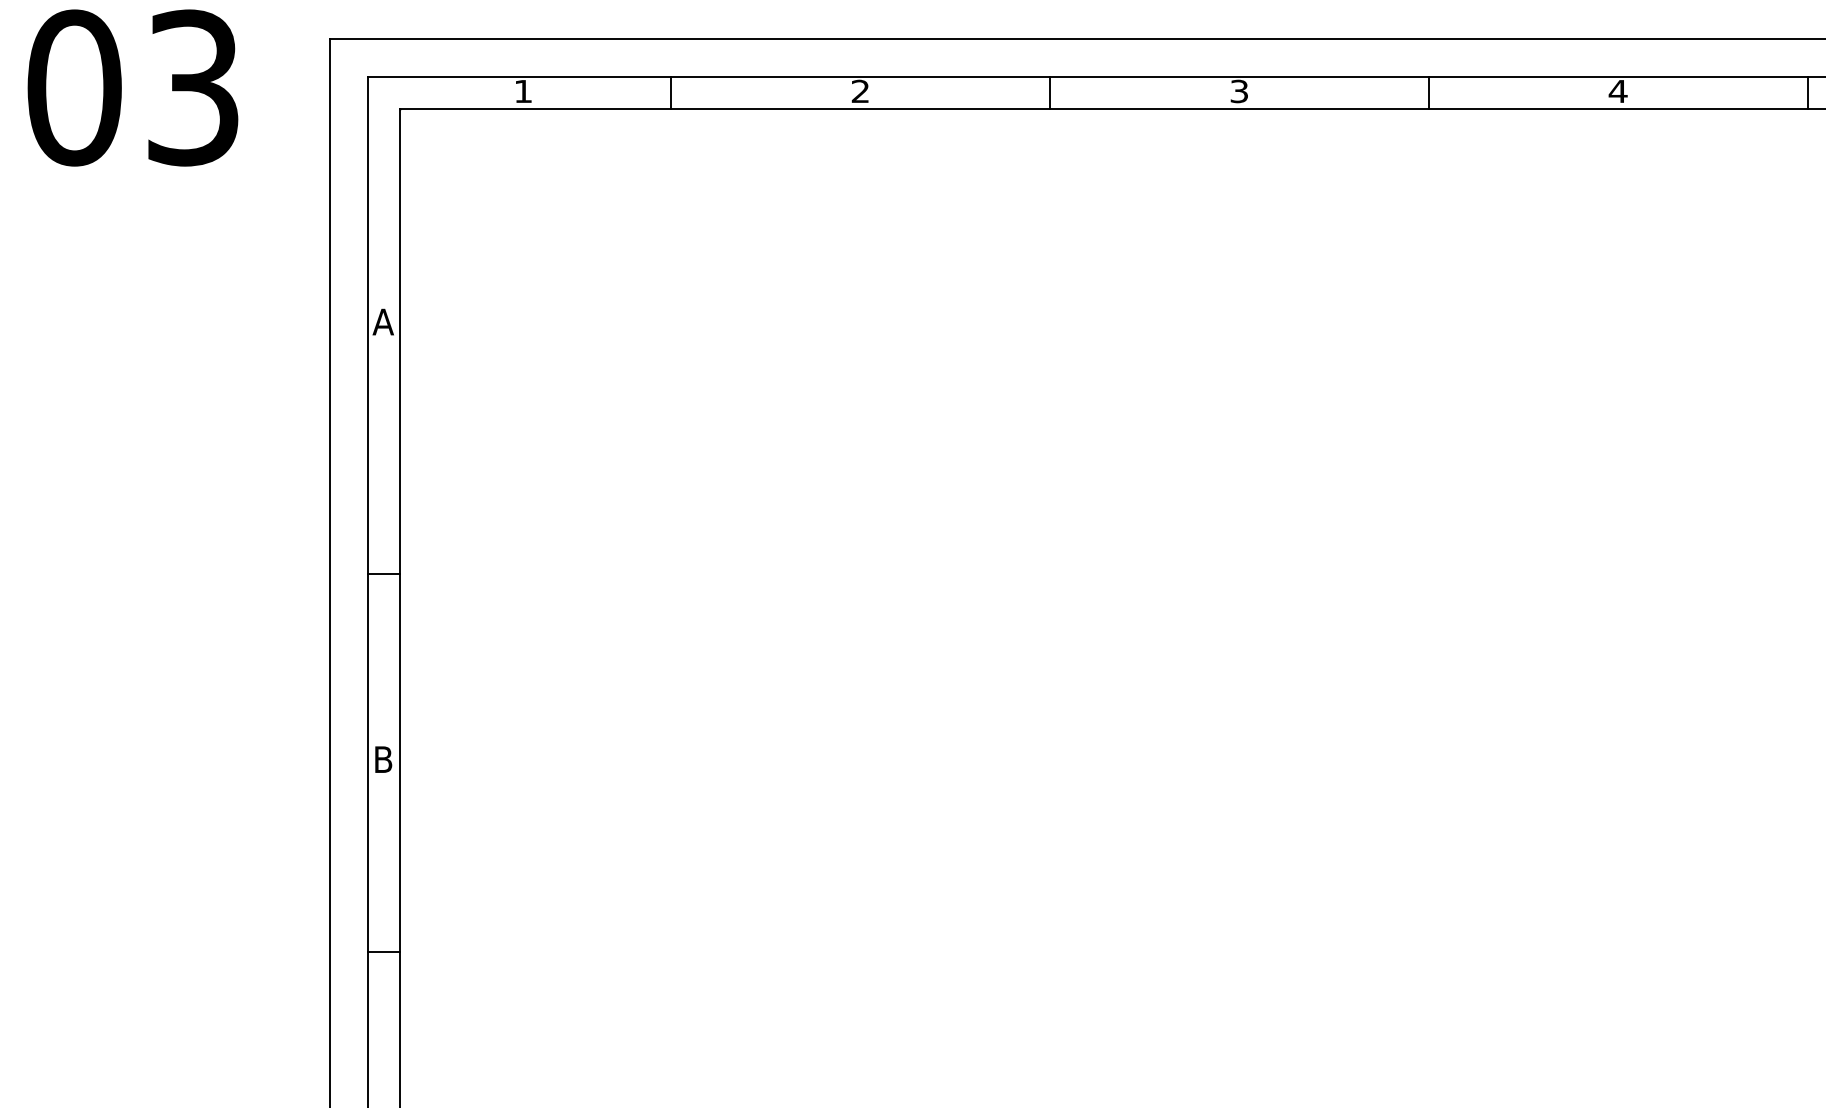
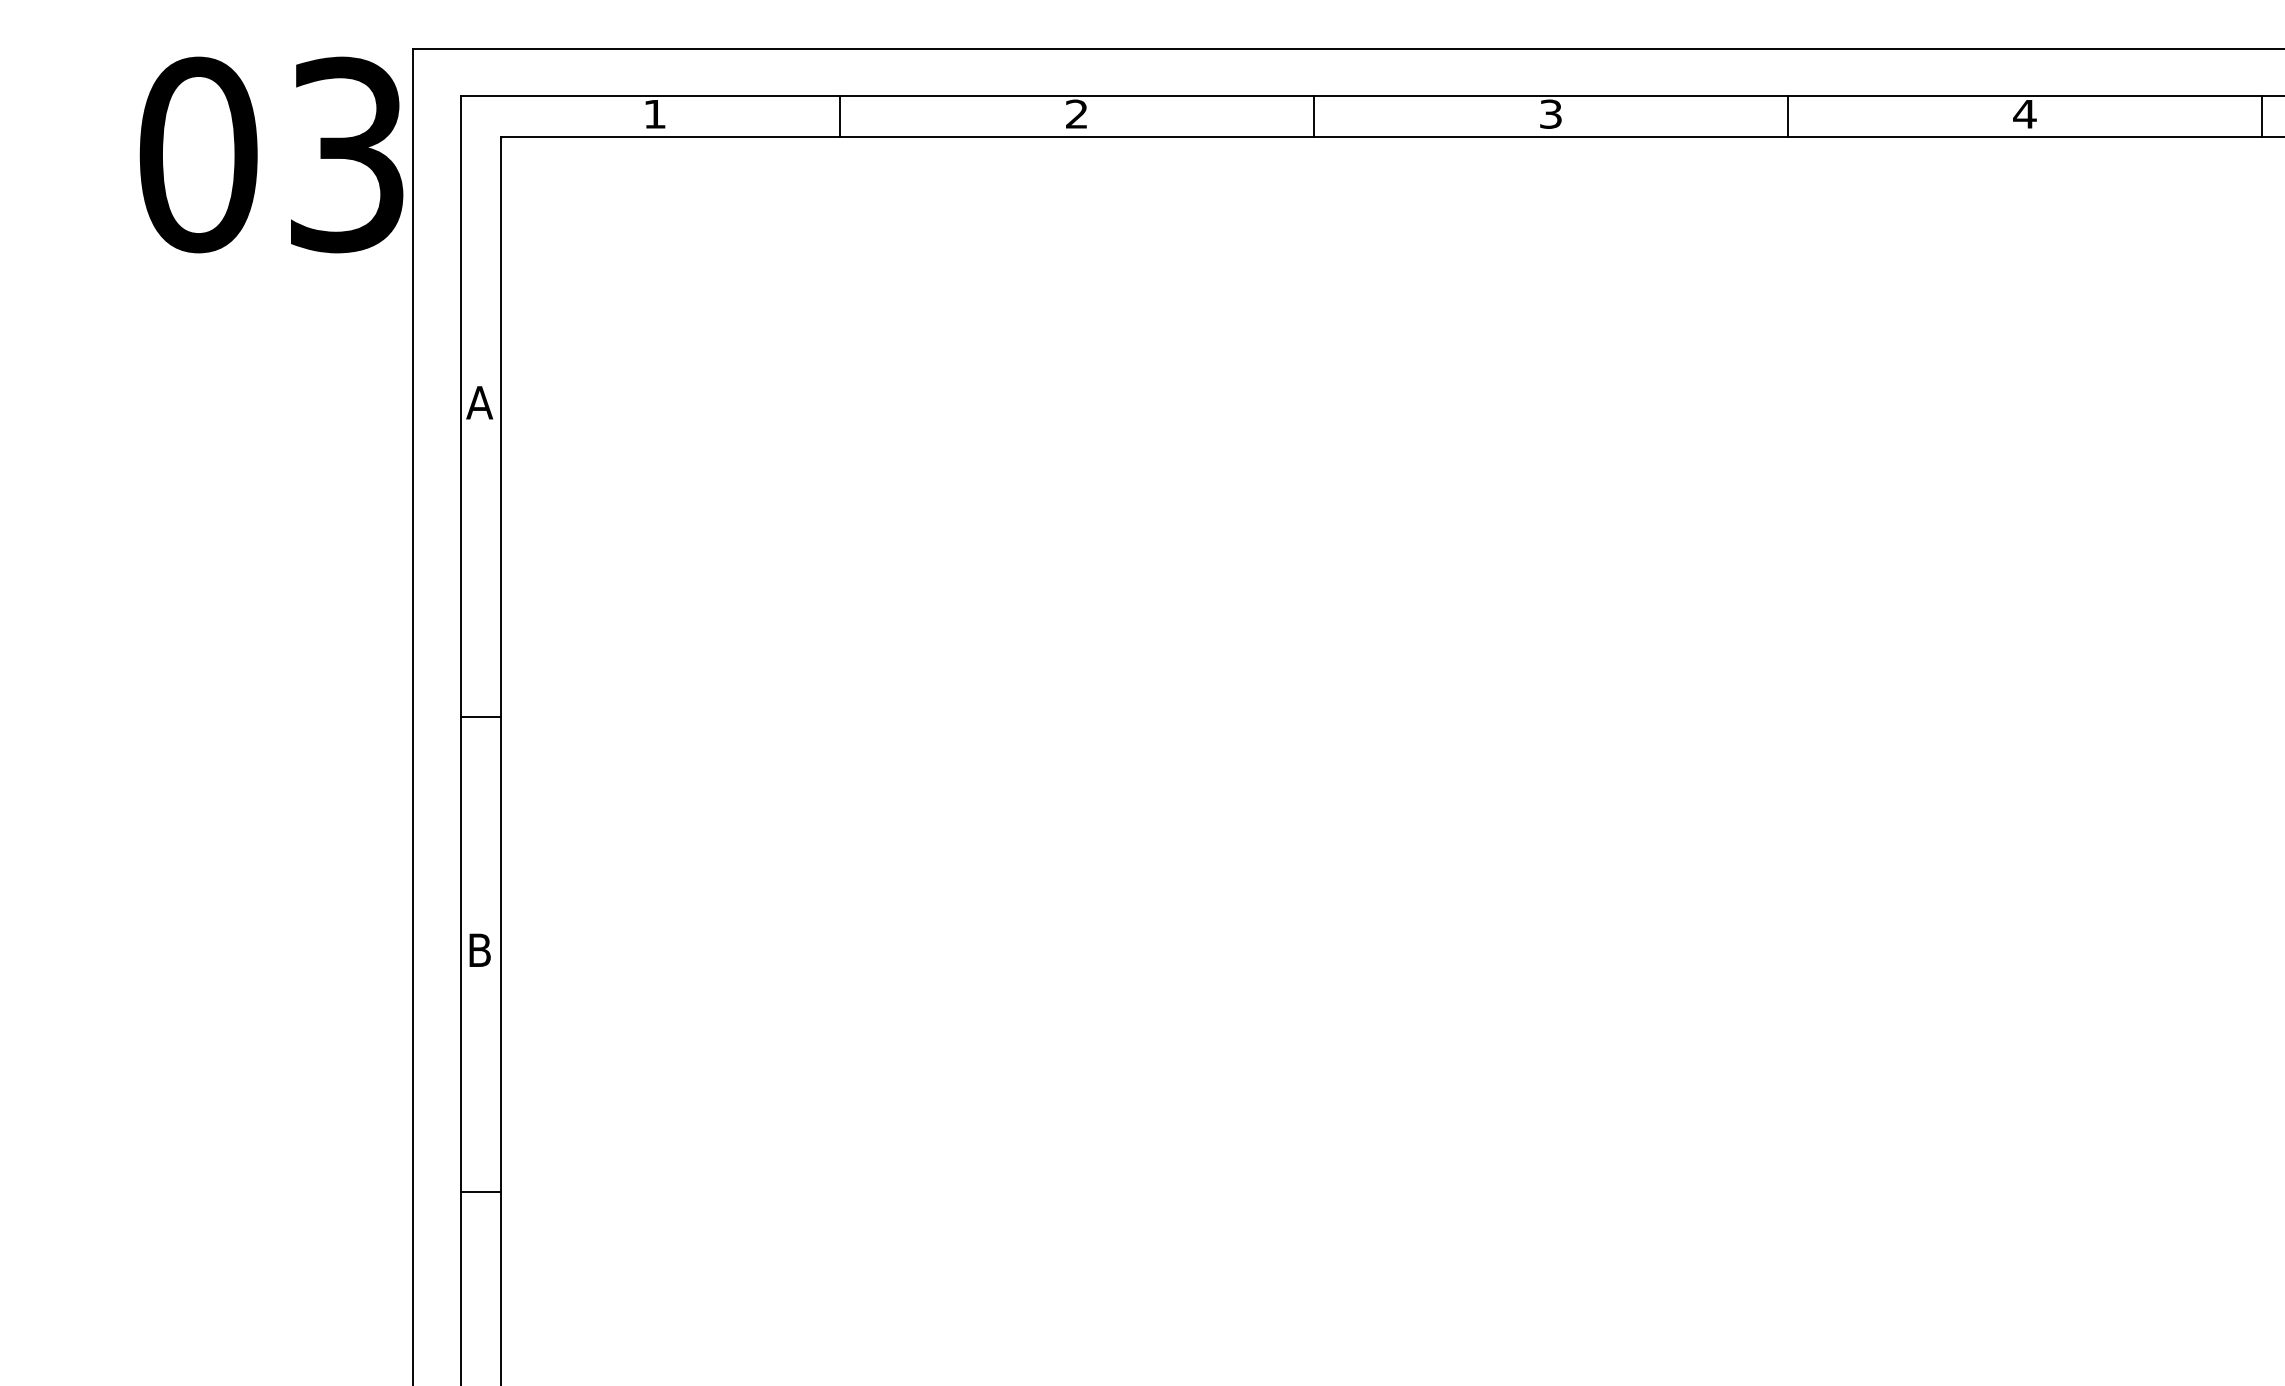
text: (132, 87) -> (270, 154), moved

